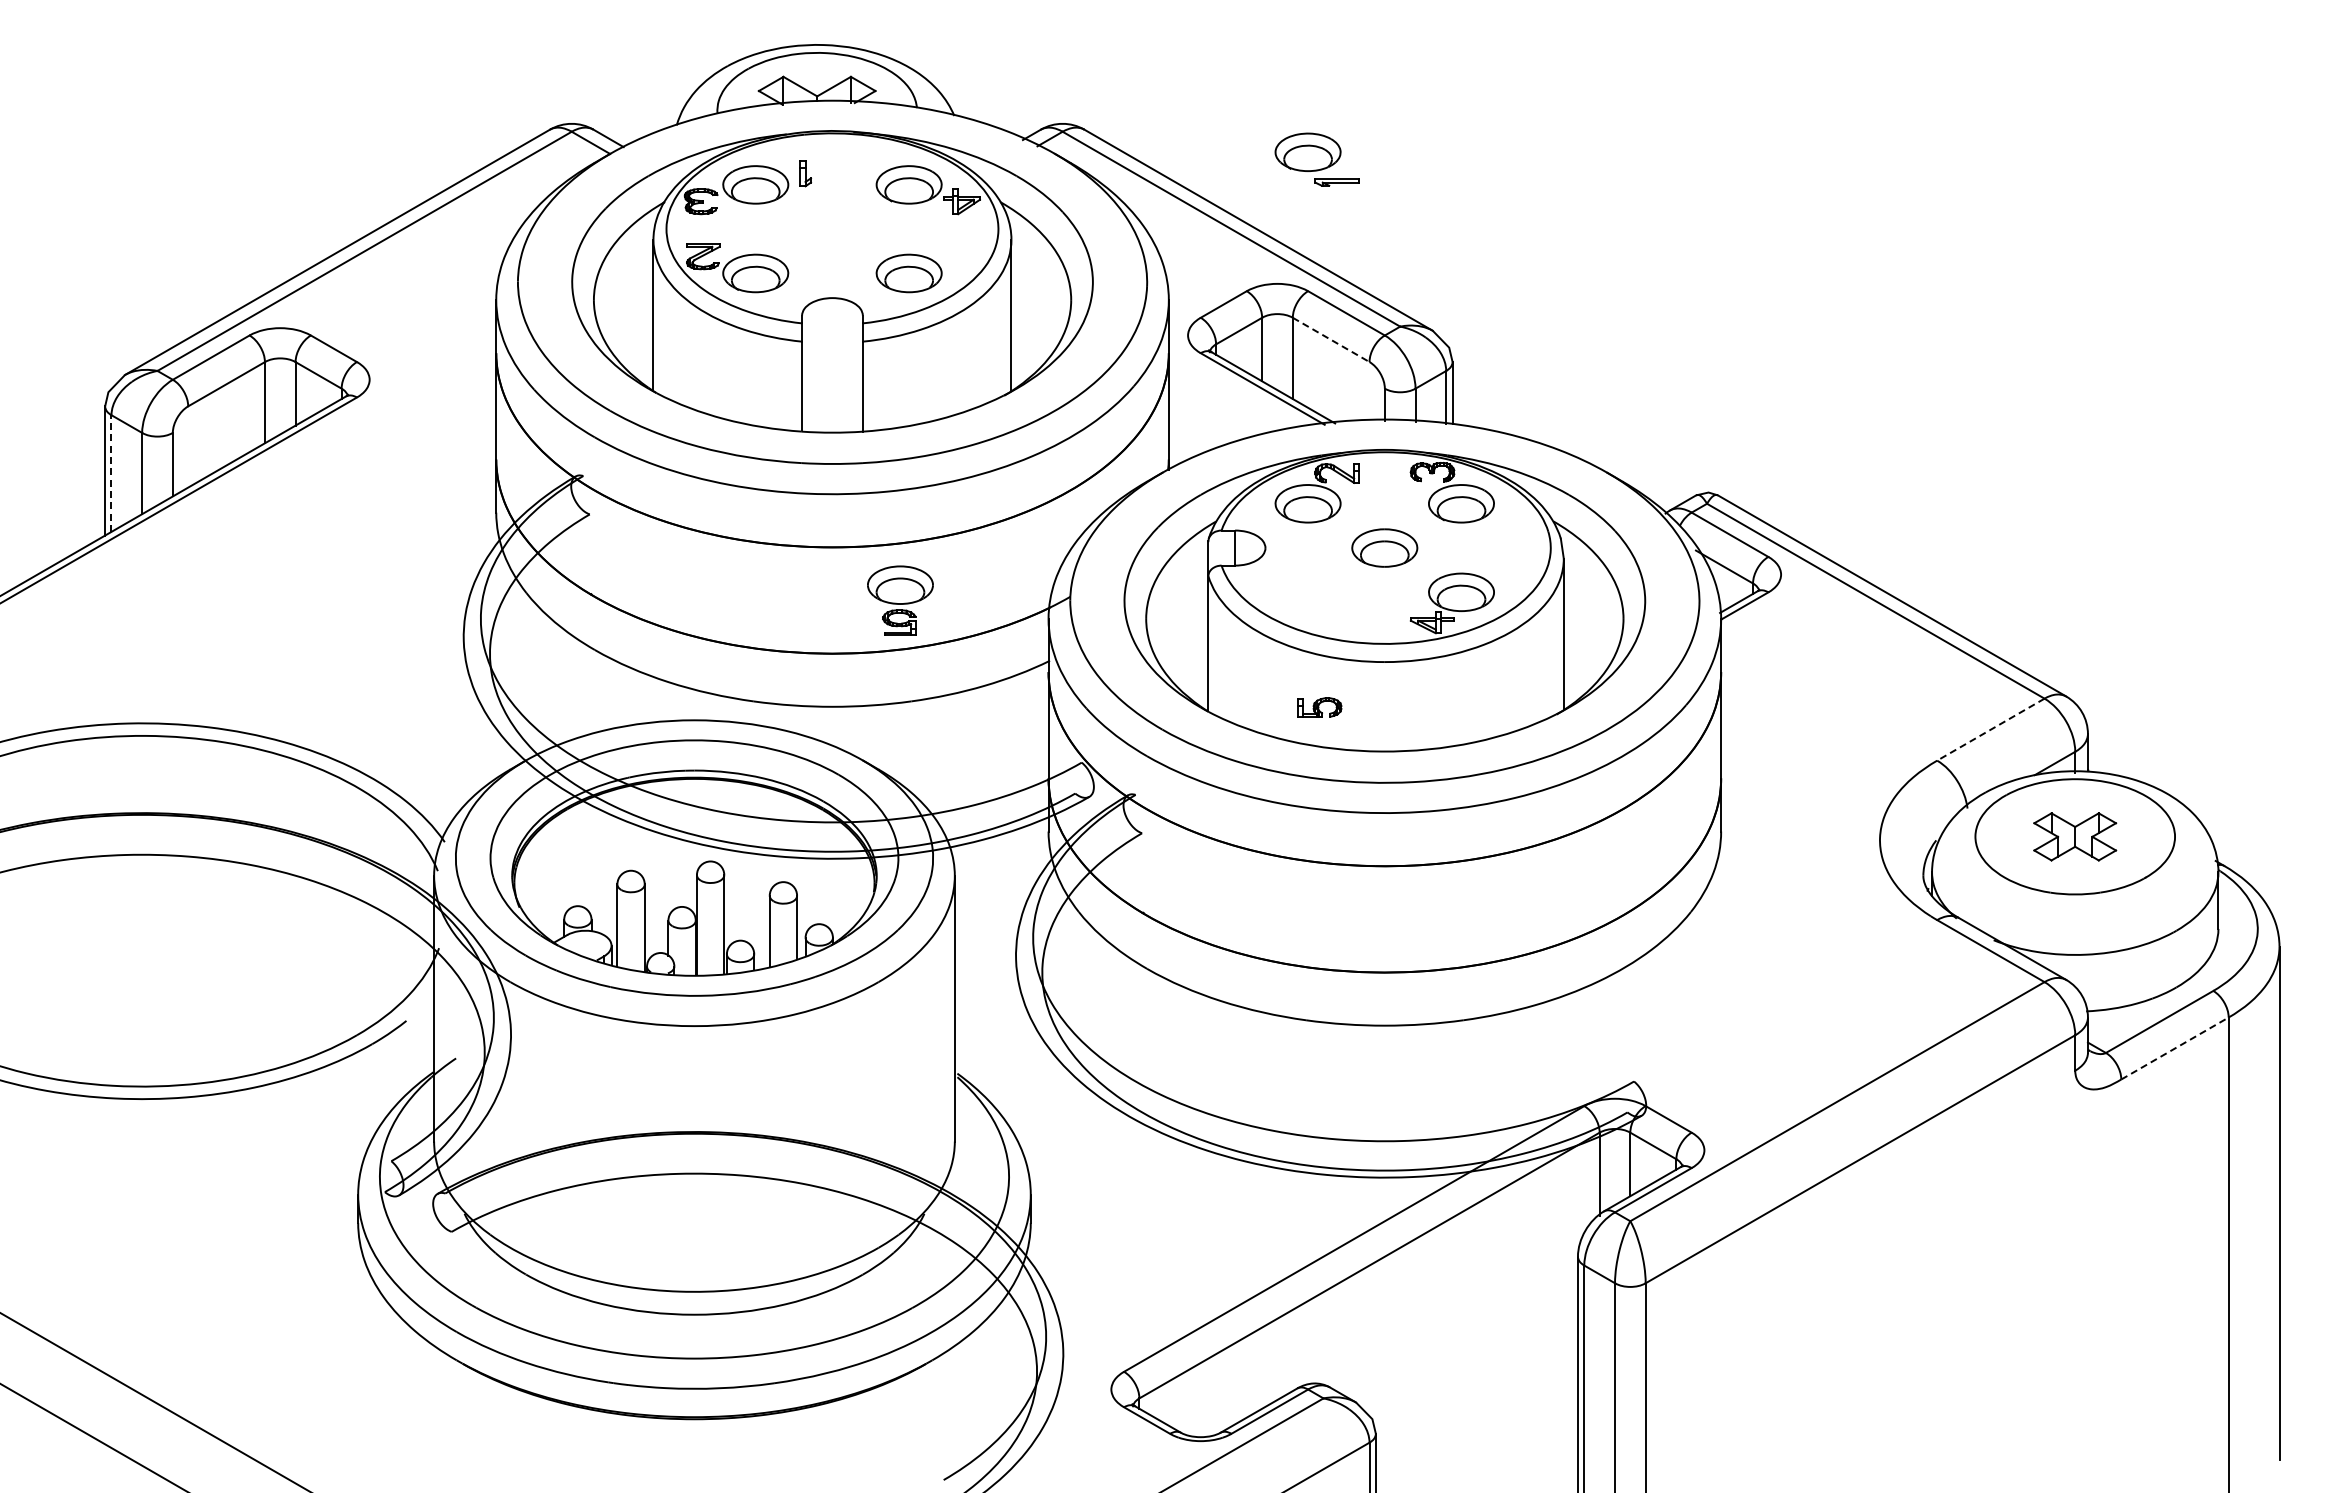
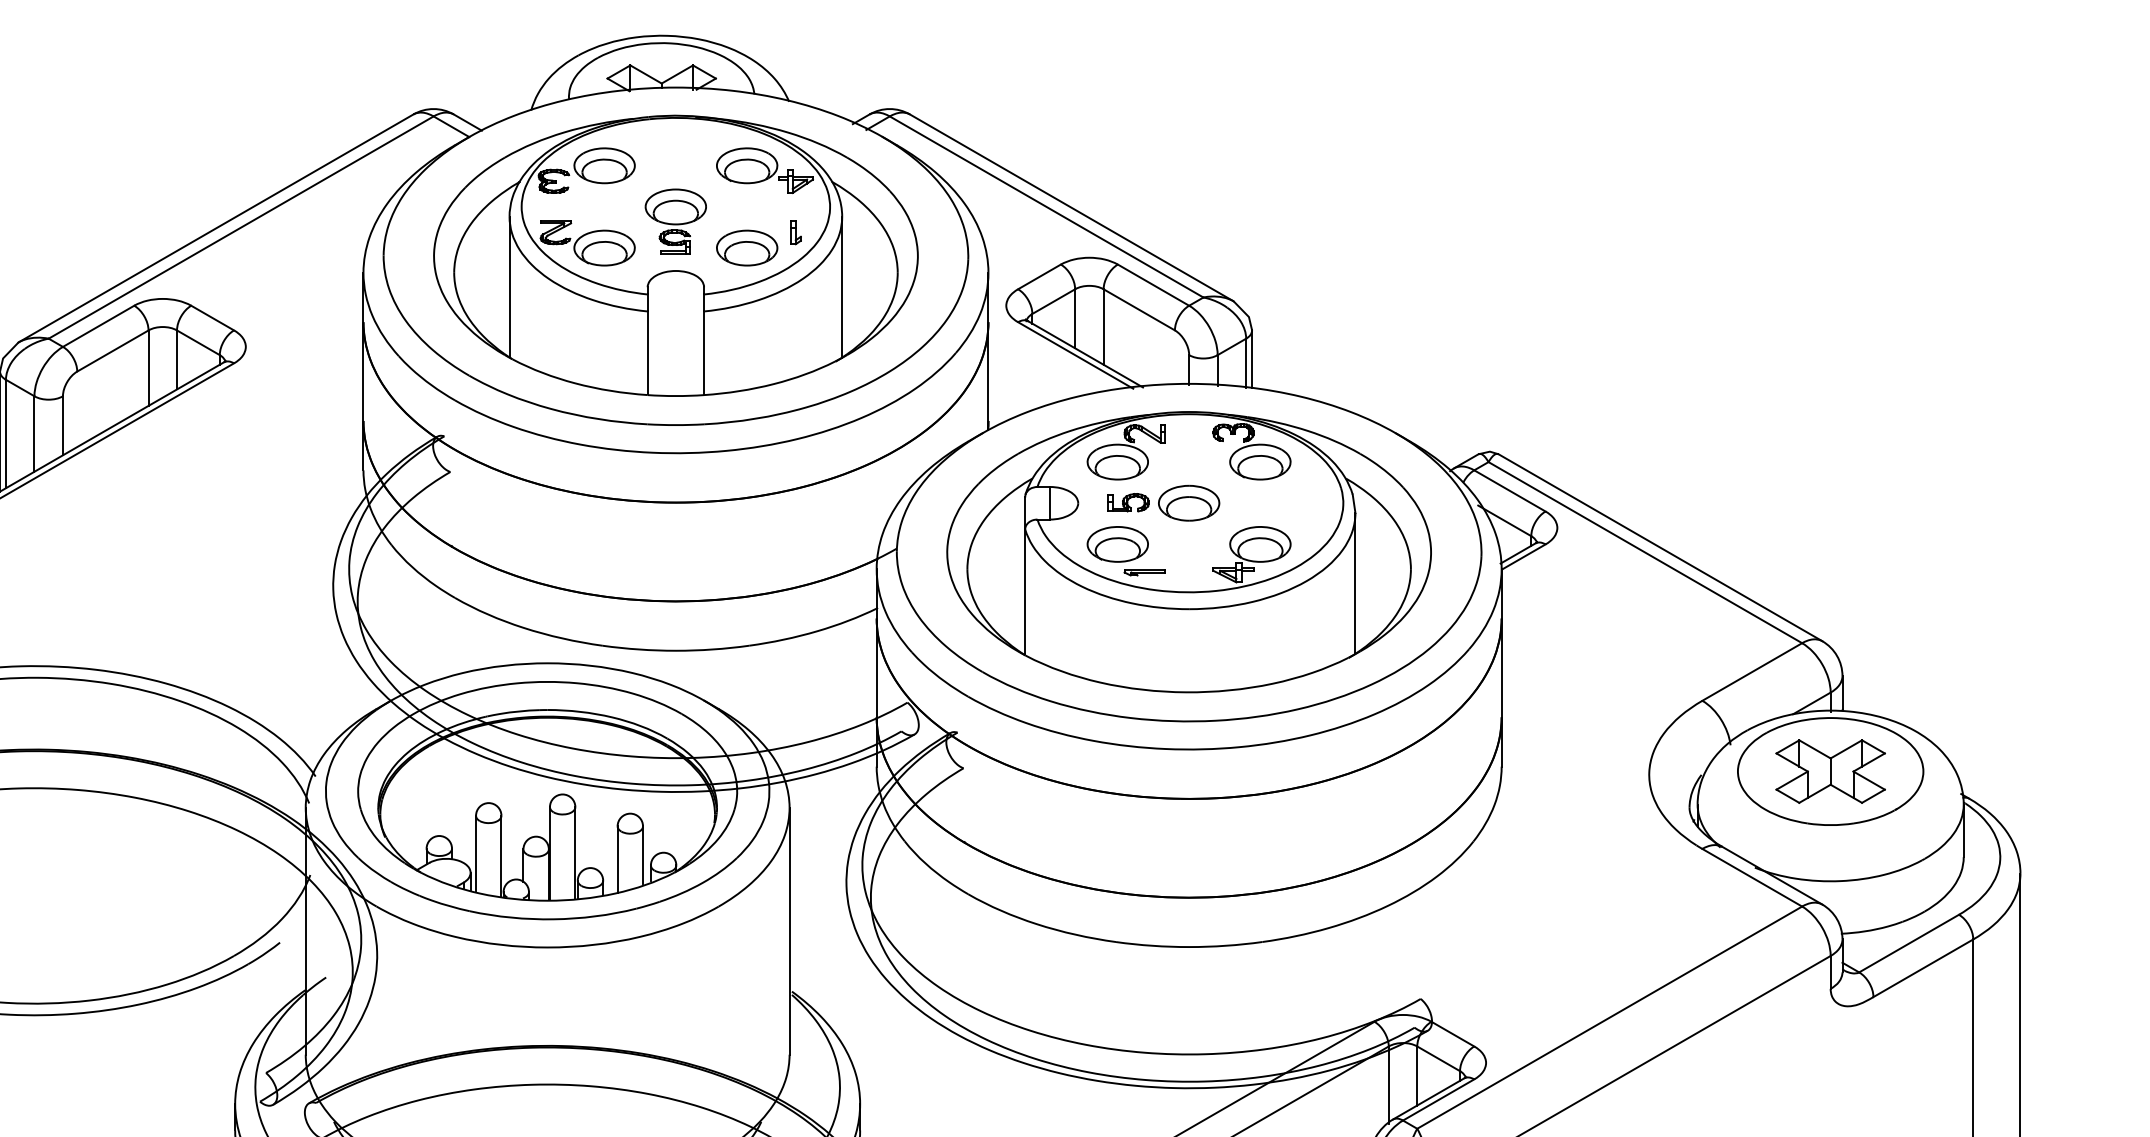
part: (1316, 159) -> (1125, 551), moved
part: (805, 173) -> (795, 232), moved
line: (1331, 340) -> (1139, 310), dashed -> solid
line: (111, 473) -> (5, 433), dashed -> solid
part: (900, 600) -> (675, 221), moved
part: (1319, 707) -> (1128, 502), moved
line: (1990, 729) -> (1751, 671), dashed -> solid
part: (2074, 836) -> (1829, 771), size x1.43
line: (2175, 1048) -> (1923, 968), dashed -> solid

